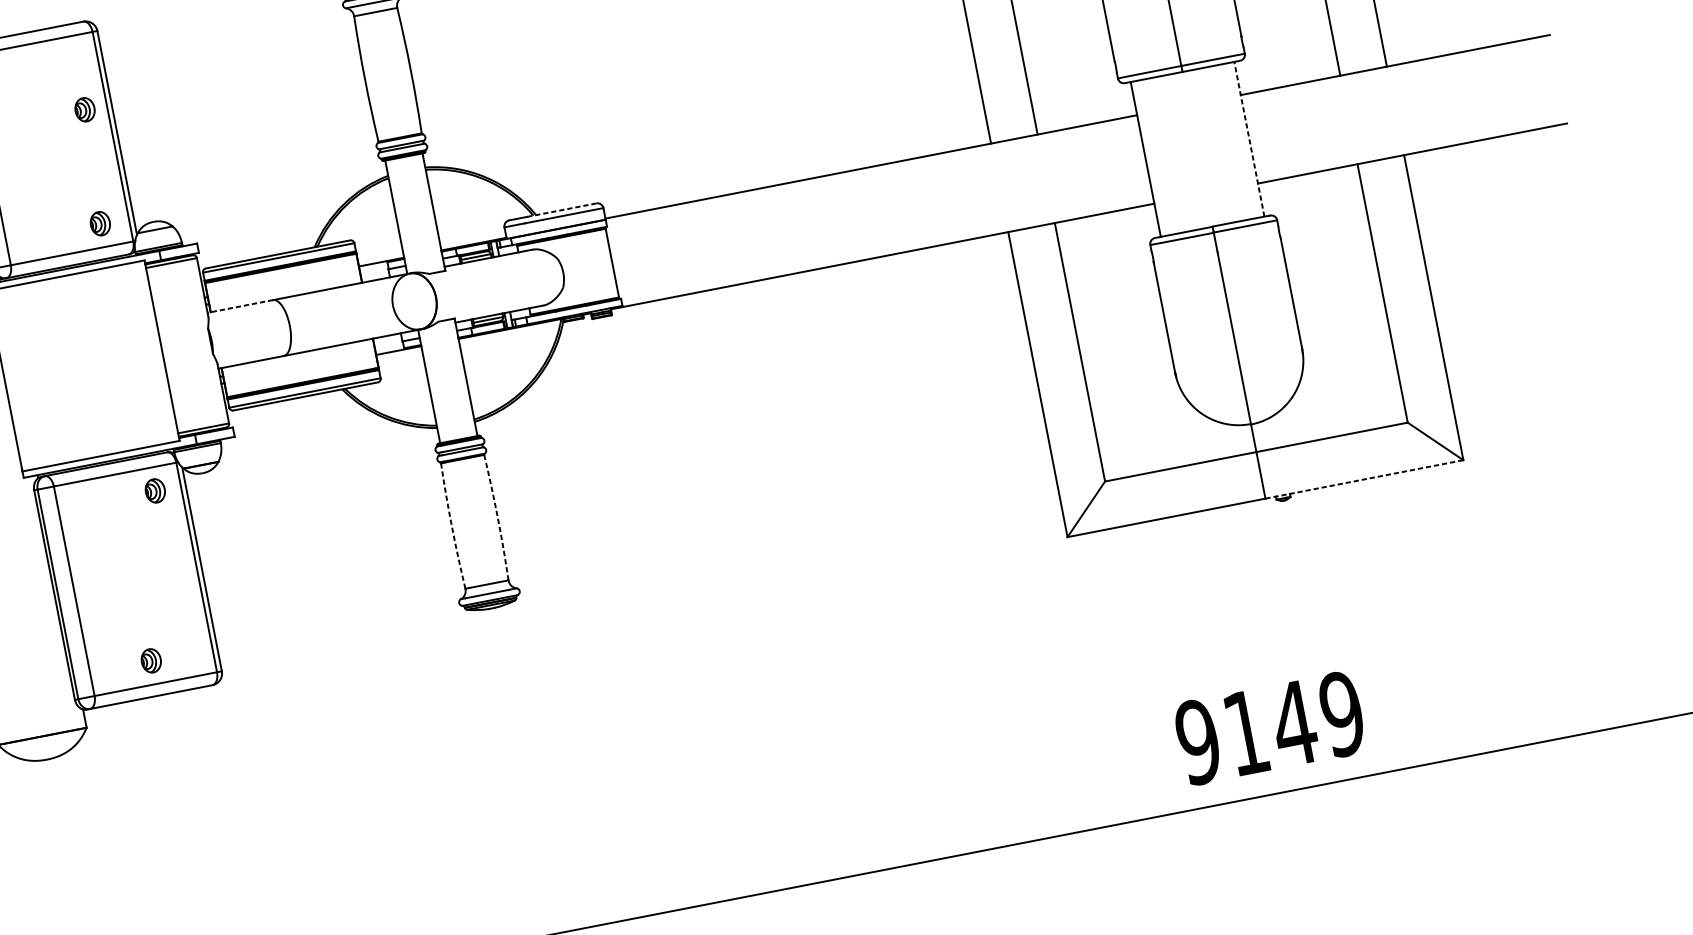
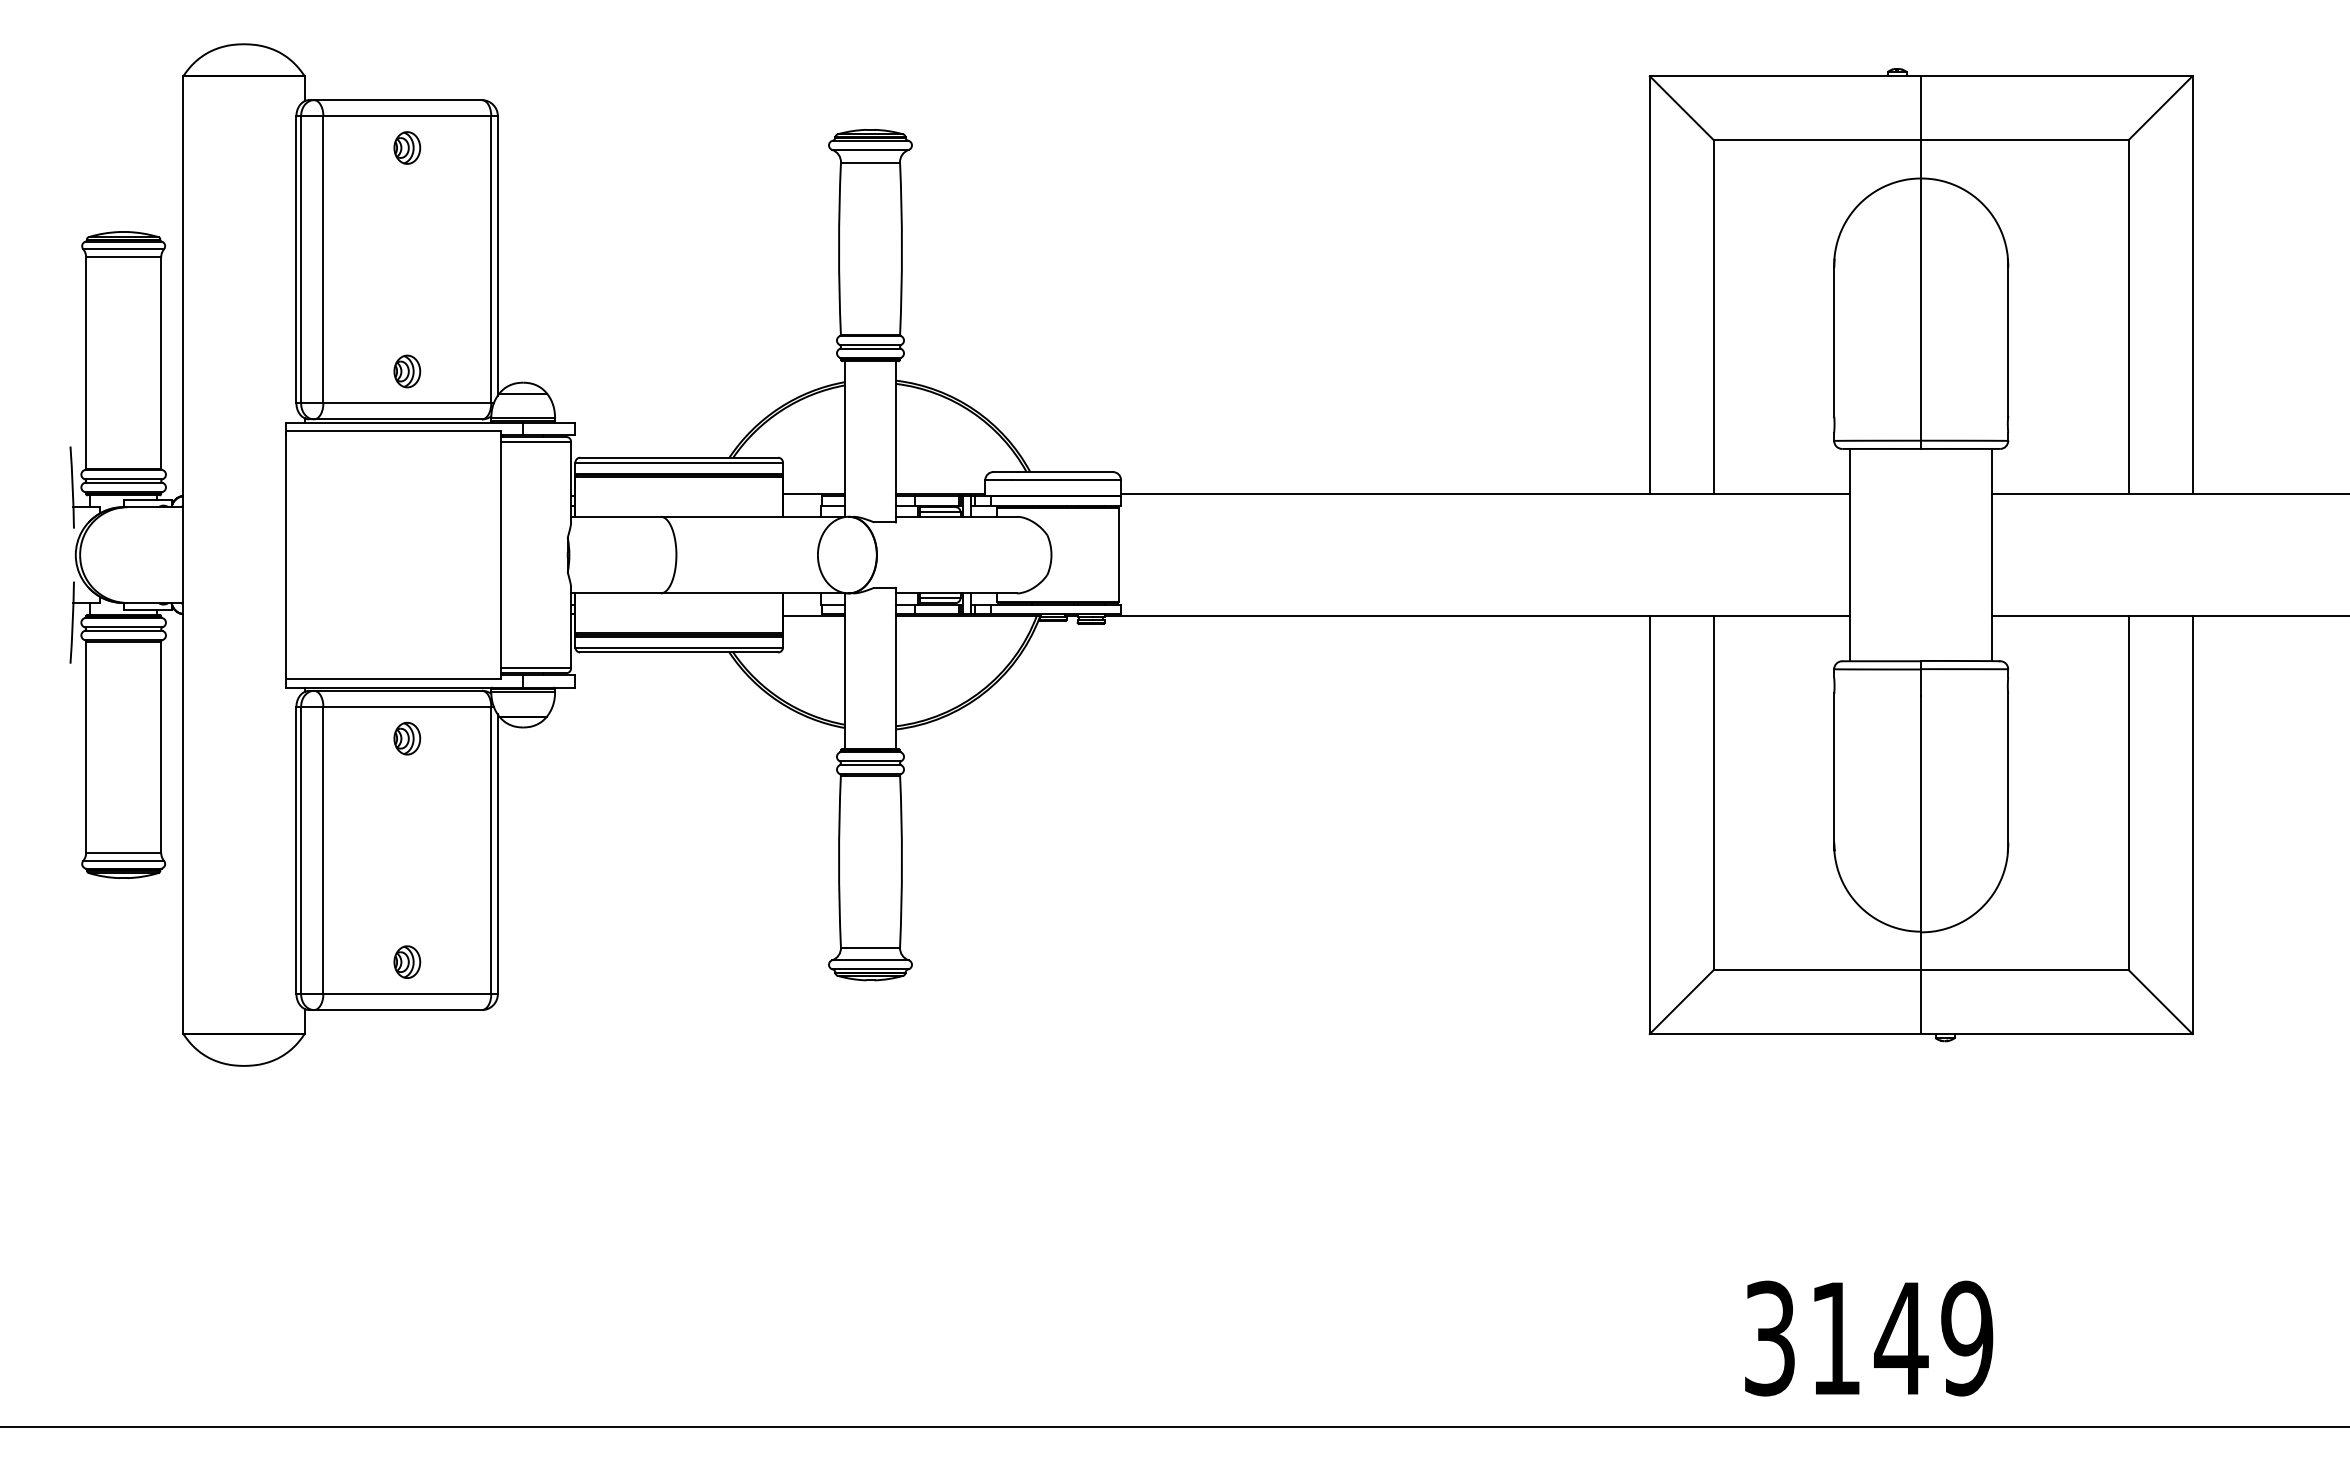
part: (85, 109) -> (407, 147), moved
line: (1249, 138) -> (1992, 554), dashed -> solid
line: (561, 210) -> (1065, 472), dashed -> solid
part: (100, 223) -> (407, 371), moved
line: (239, 306) -> (615, 516), dashed -> solid
line: (1364, 479) -> (2056, 1034), dashed -> solid
part: (155, 490) -> (407, 738), moved
arc: (497, 517) -> (901, 861), dashed -> solid
arc: (452, 526) -> (839, 861), dashed -> solid
text: (1198, 742) -> (1769, 1338), 9149 -> 3149

